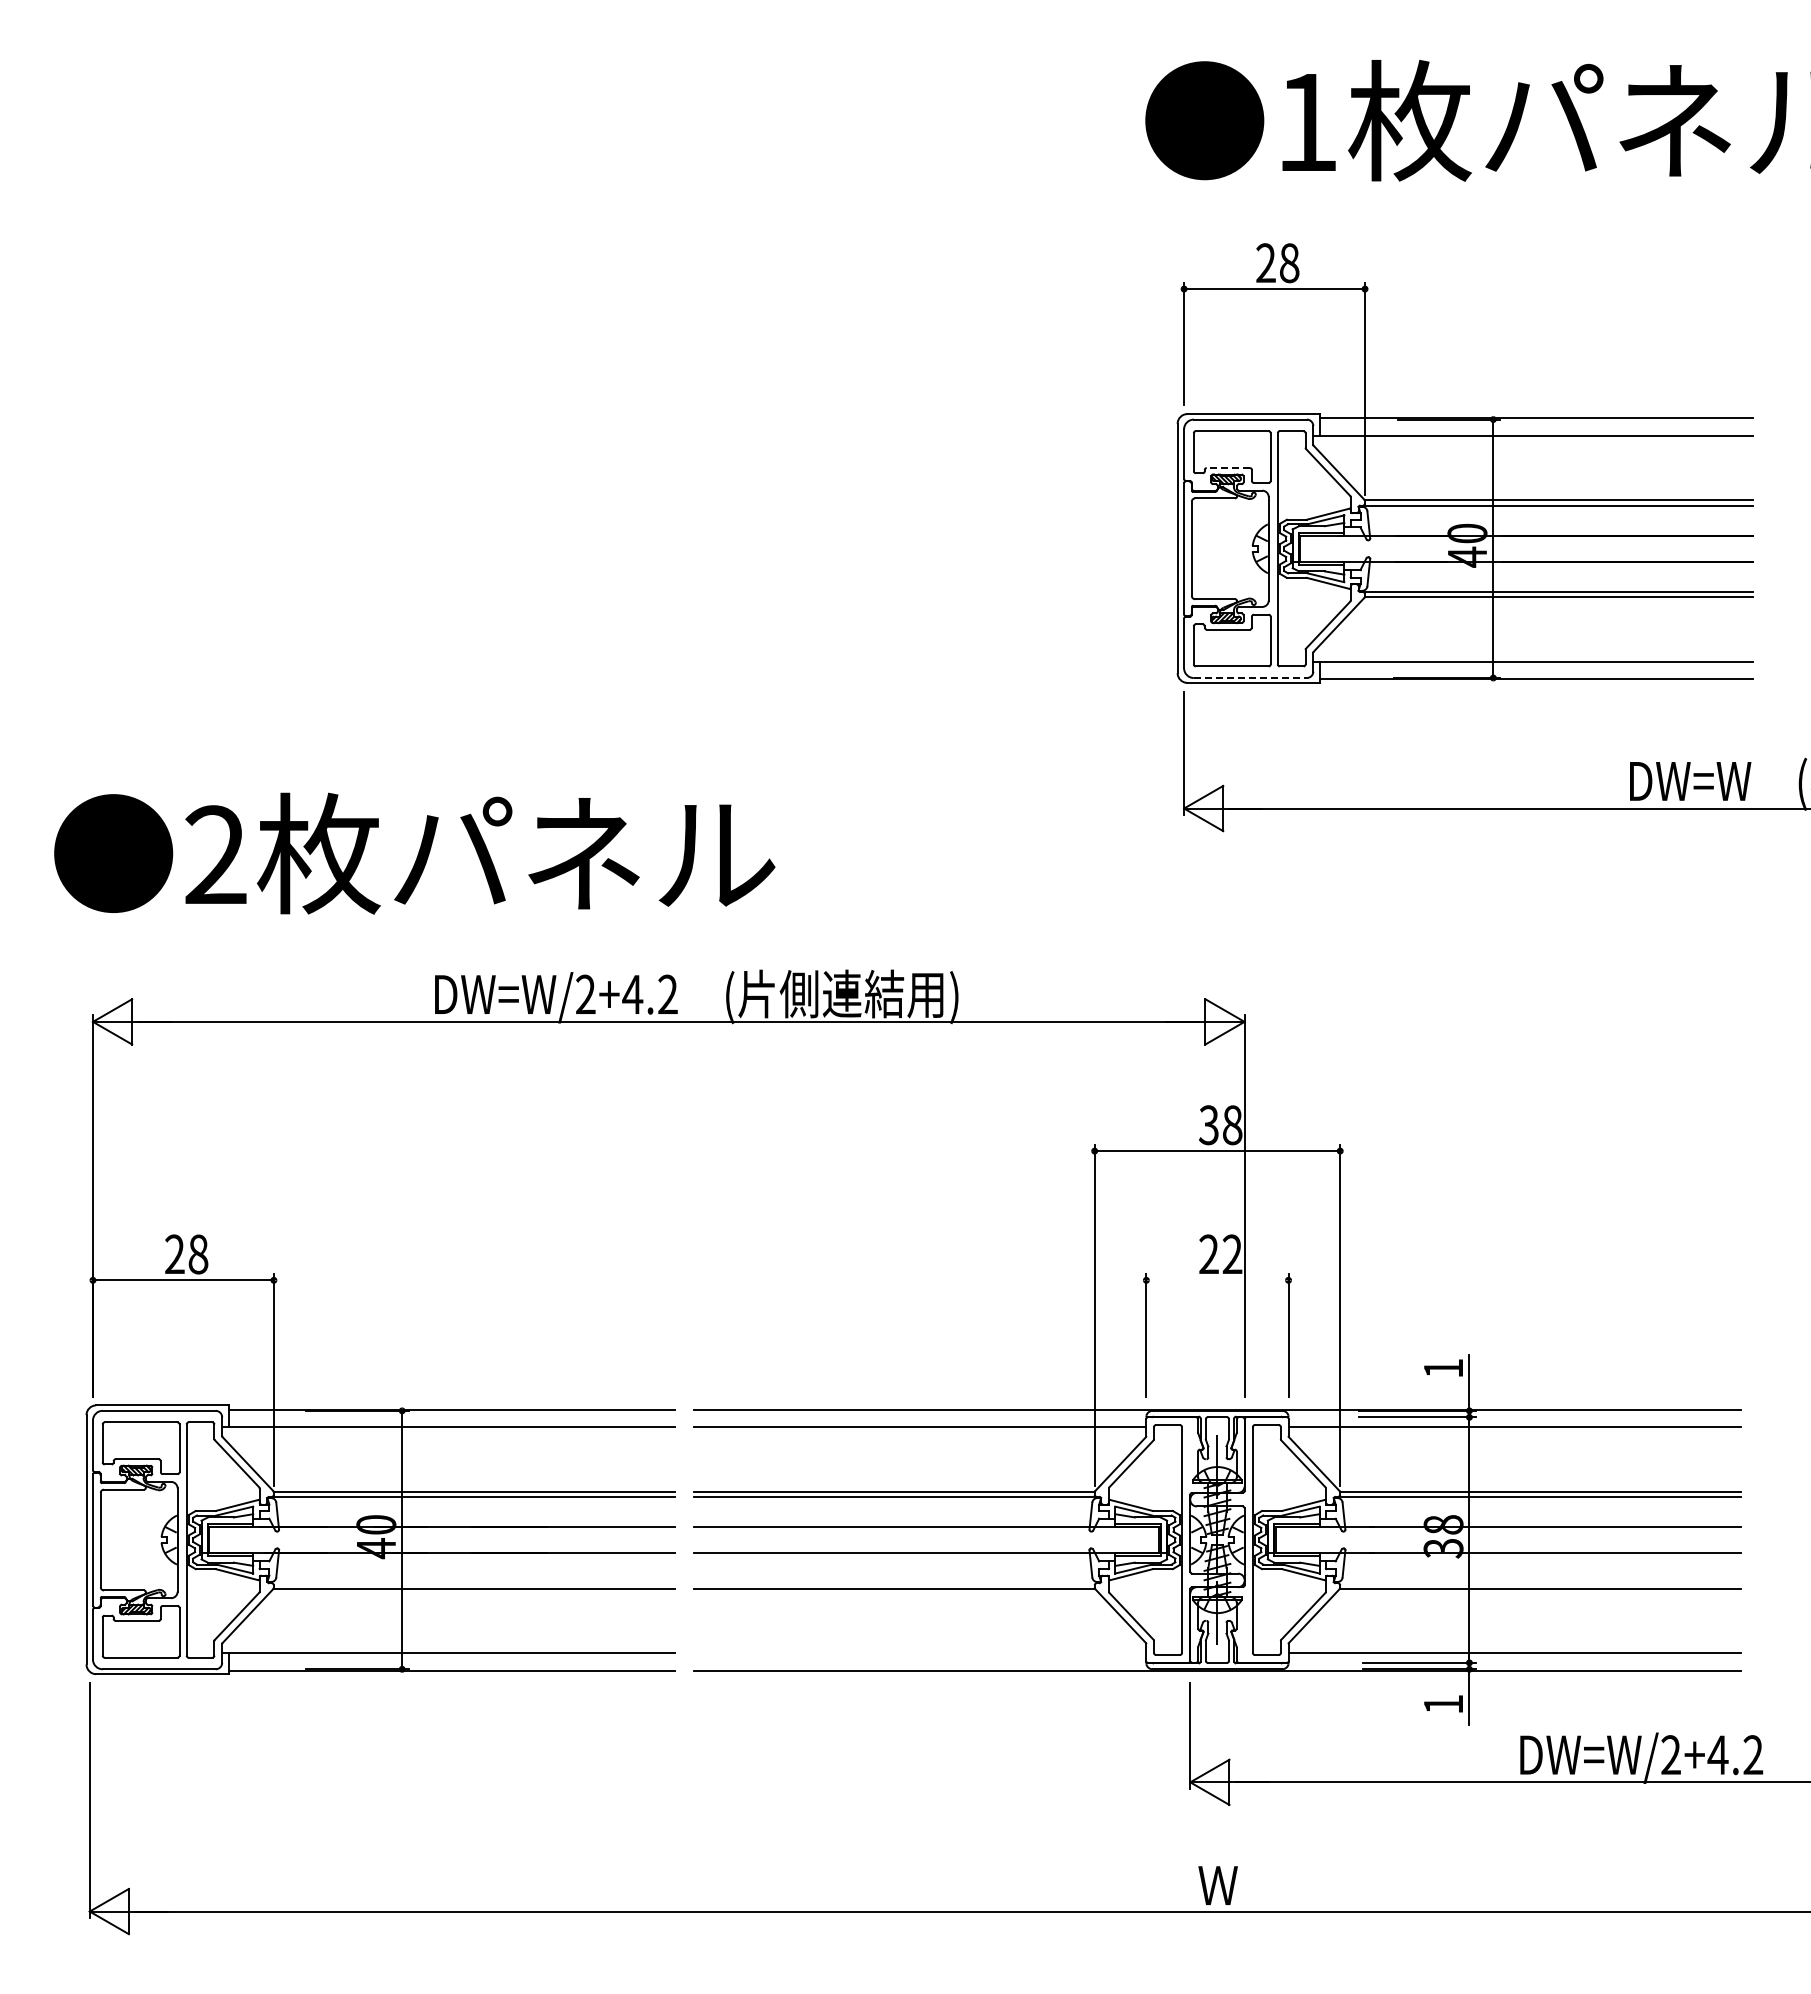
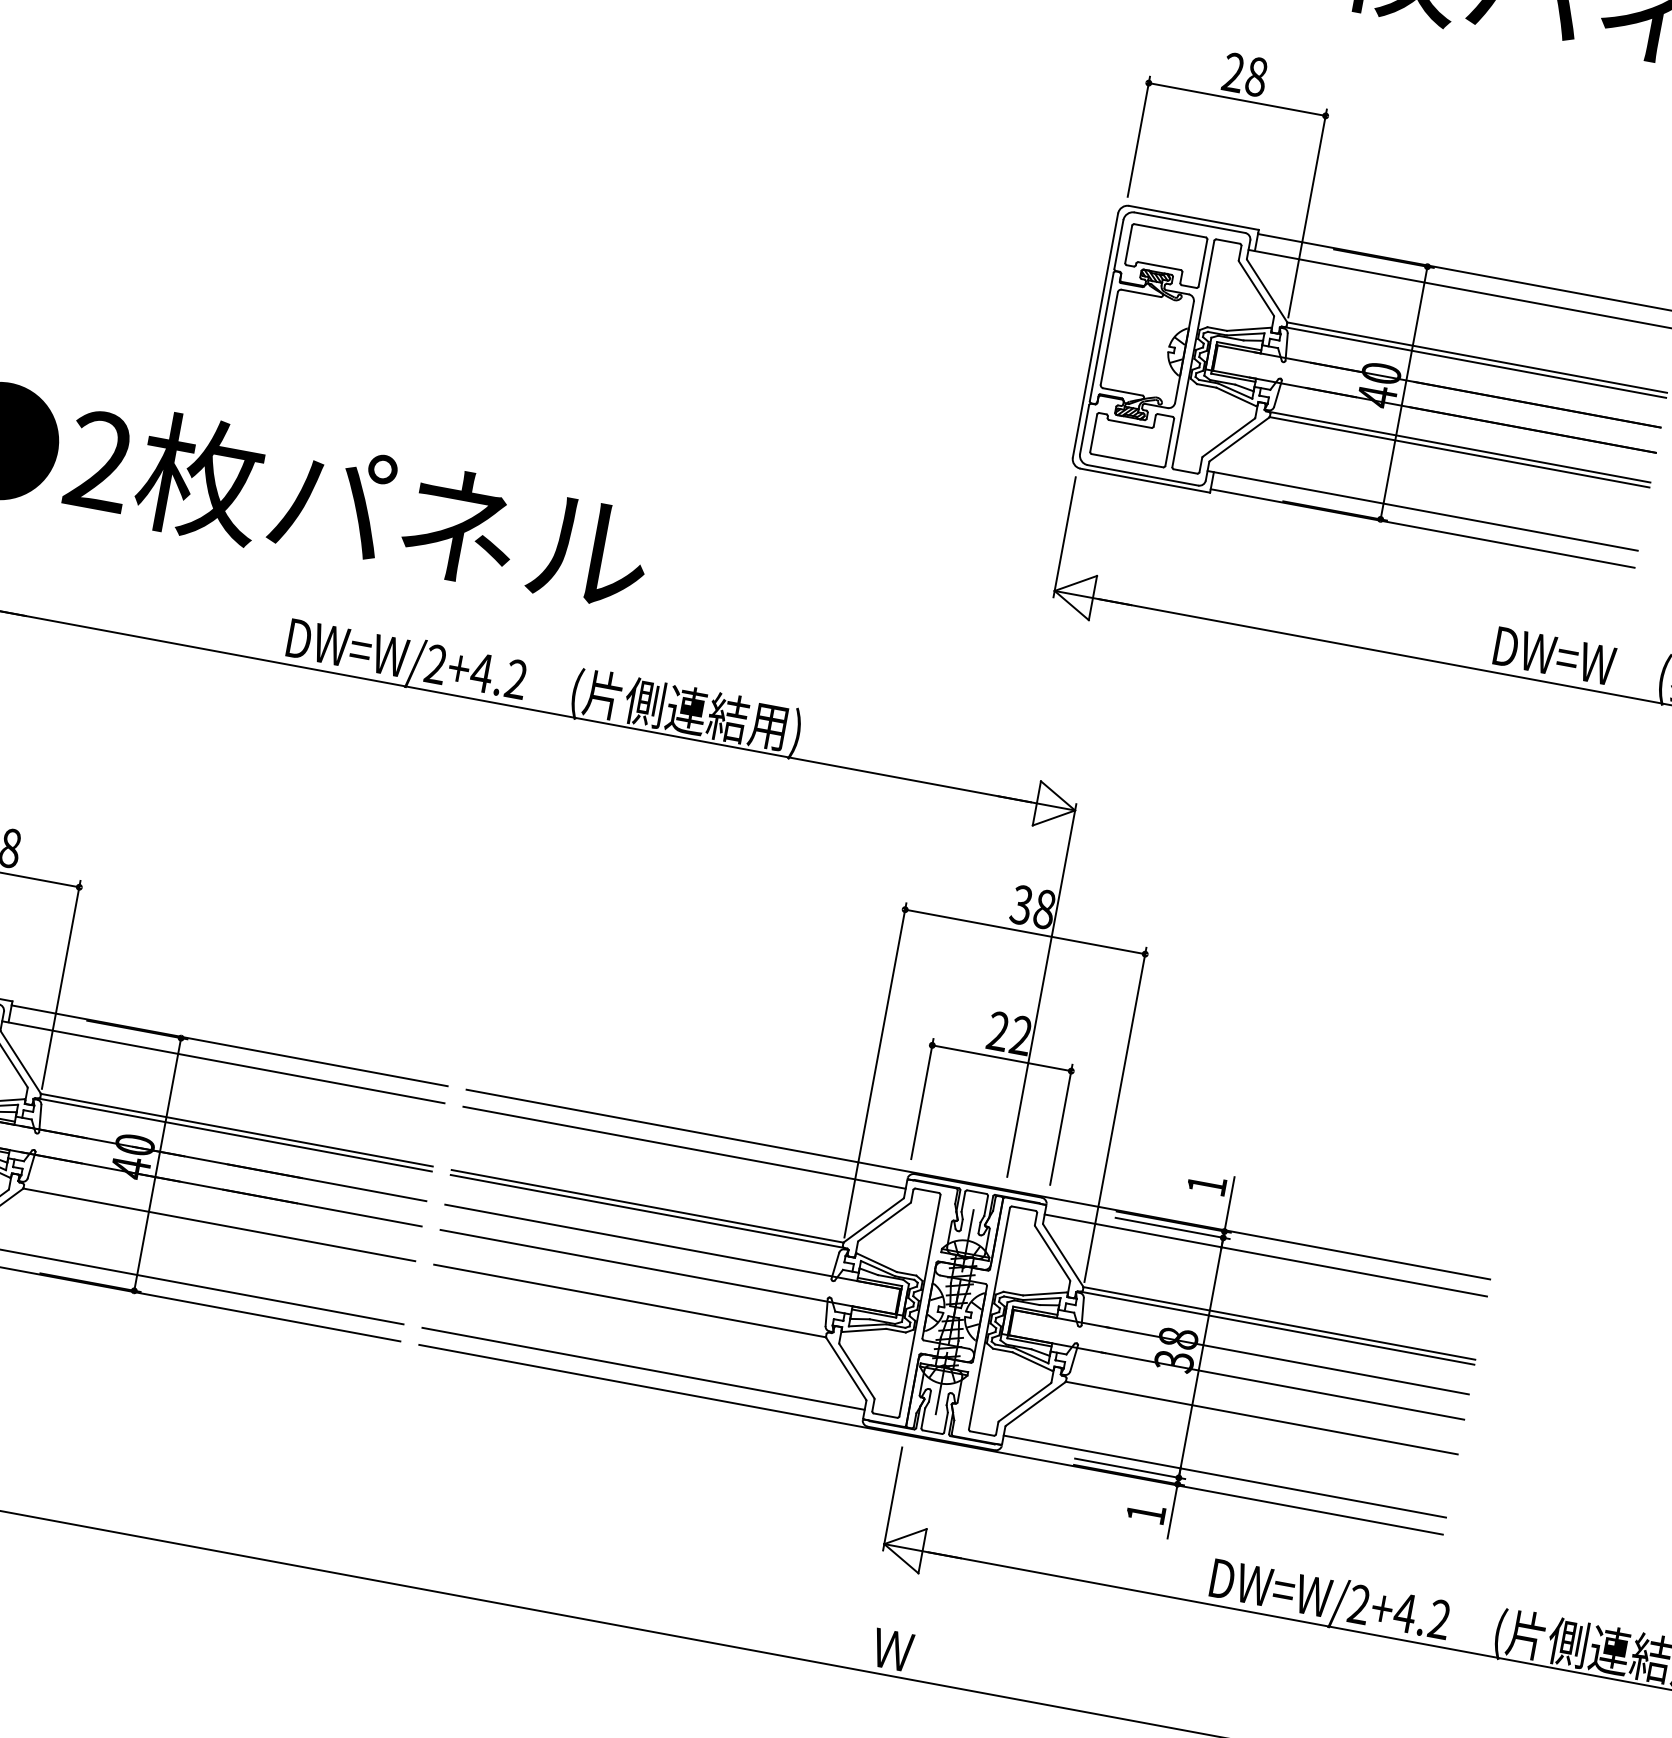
line: (1228, 468) -> (1159, 266), dashed -> solid
line: (1250, 678) -> (1143, 475), dashed -> solid
line: (1217, 1280) -> (1001, 1058), added
line: (919, 1653) -> (642, 1369), added

